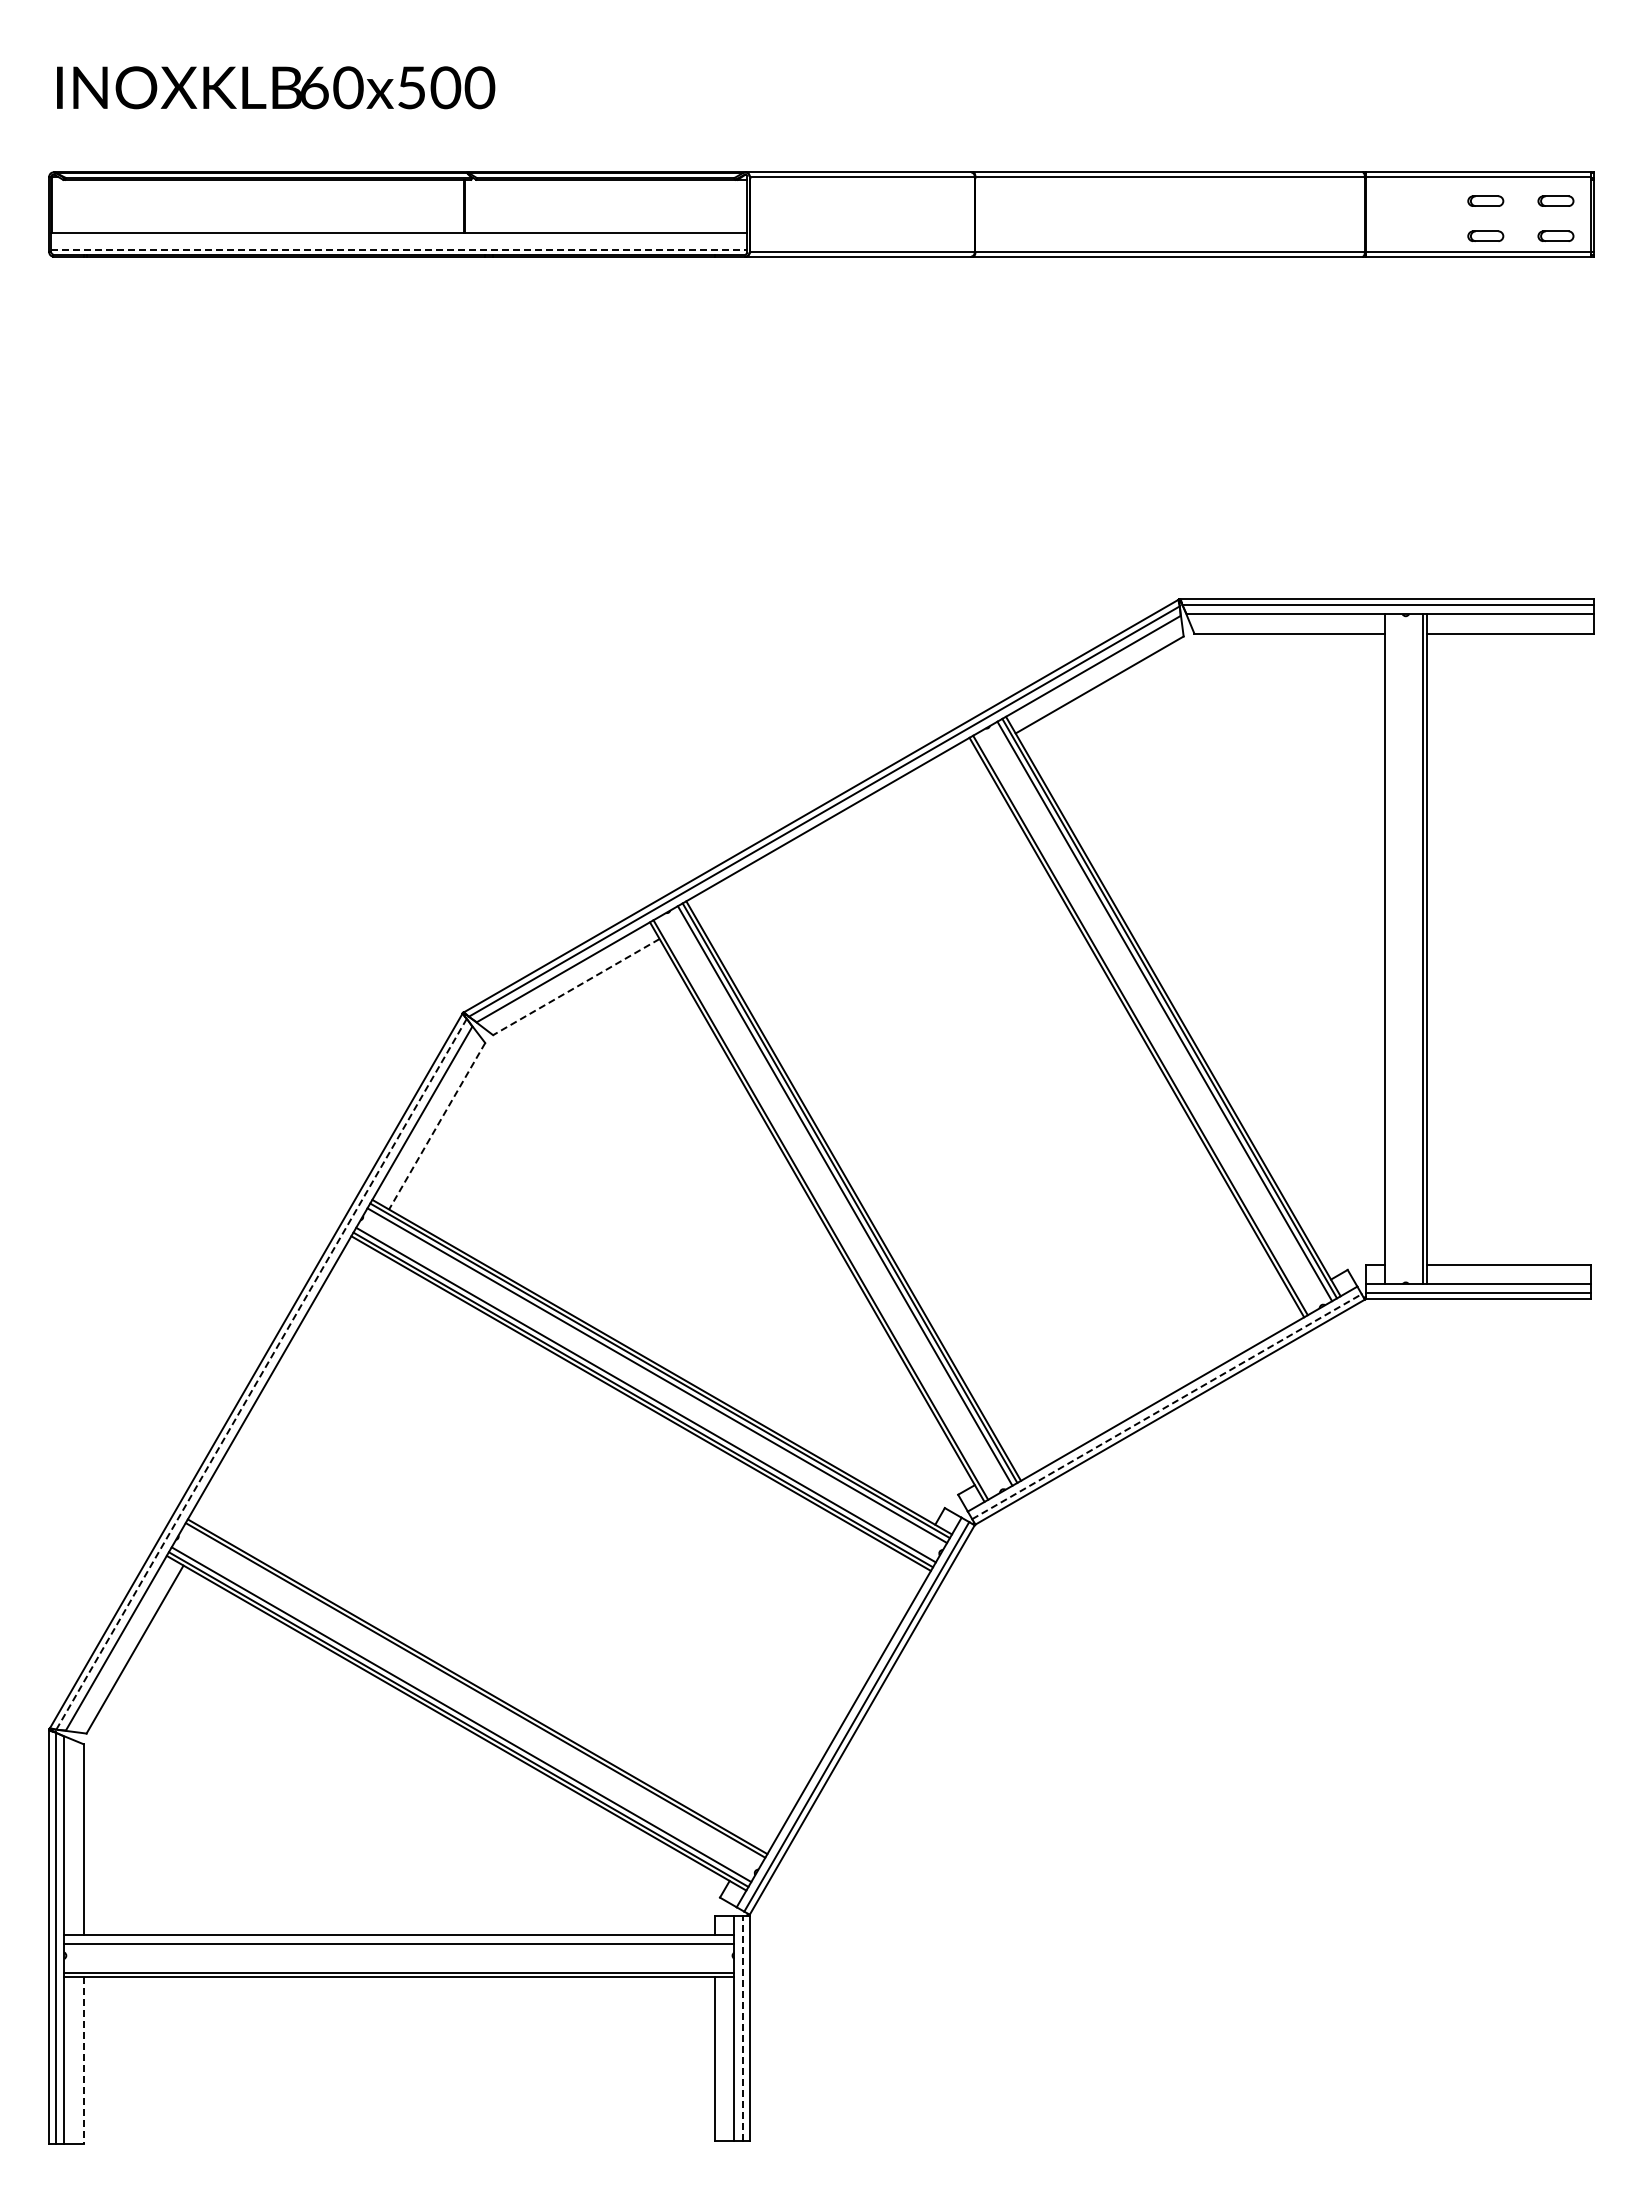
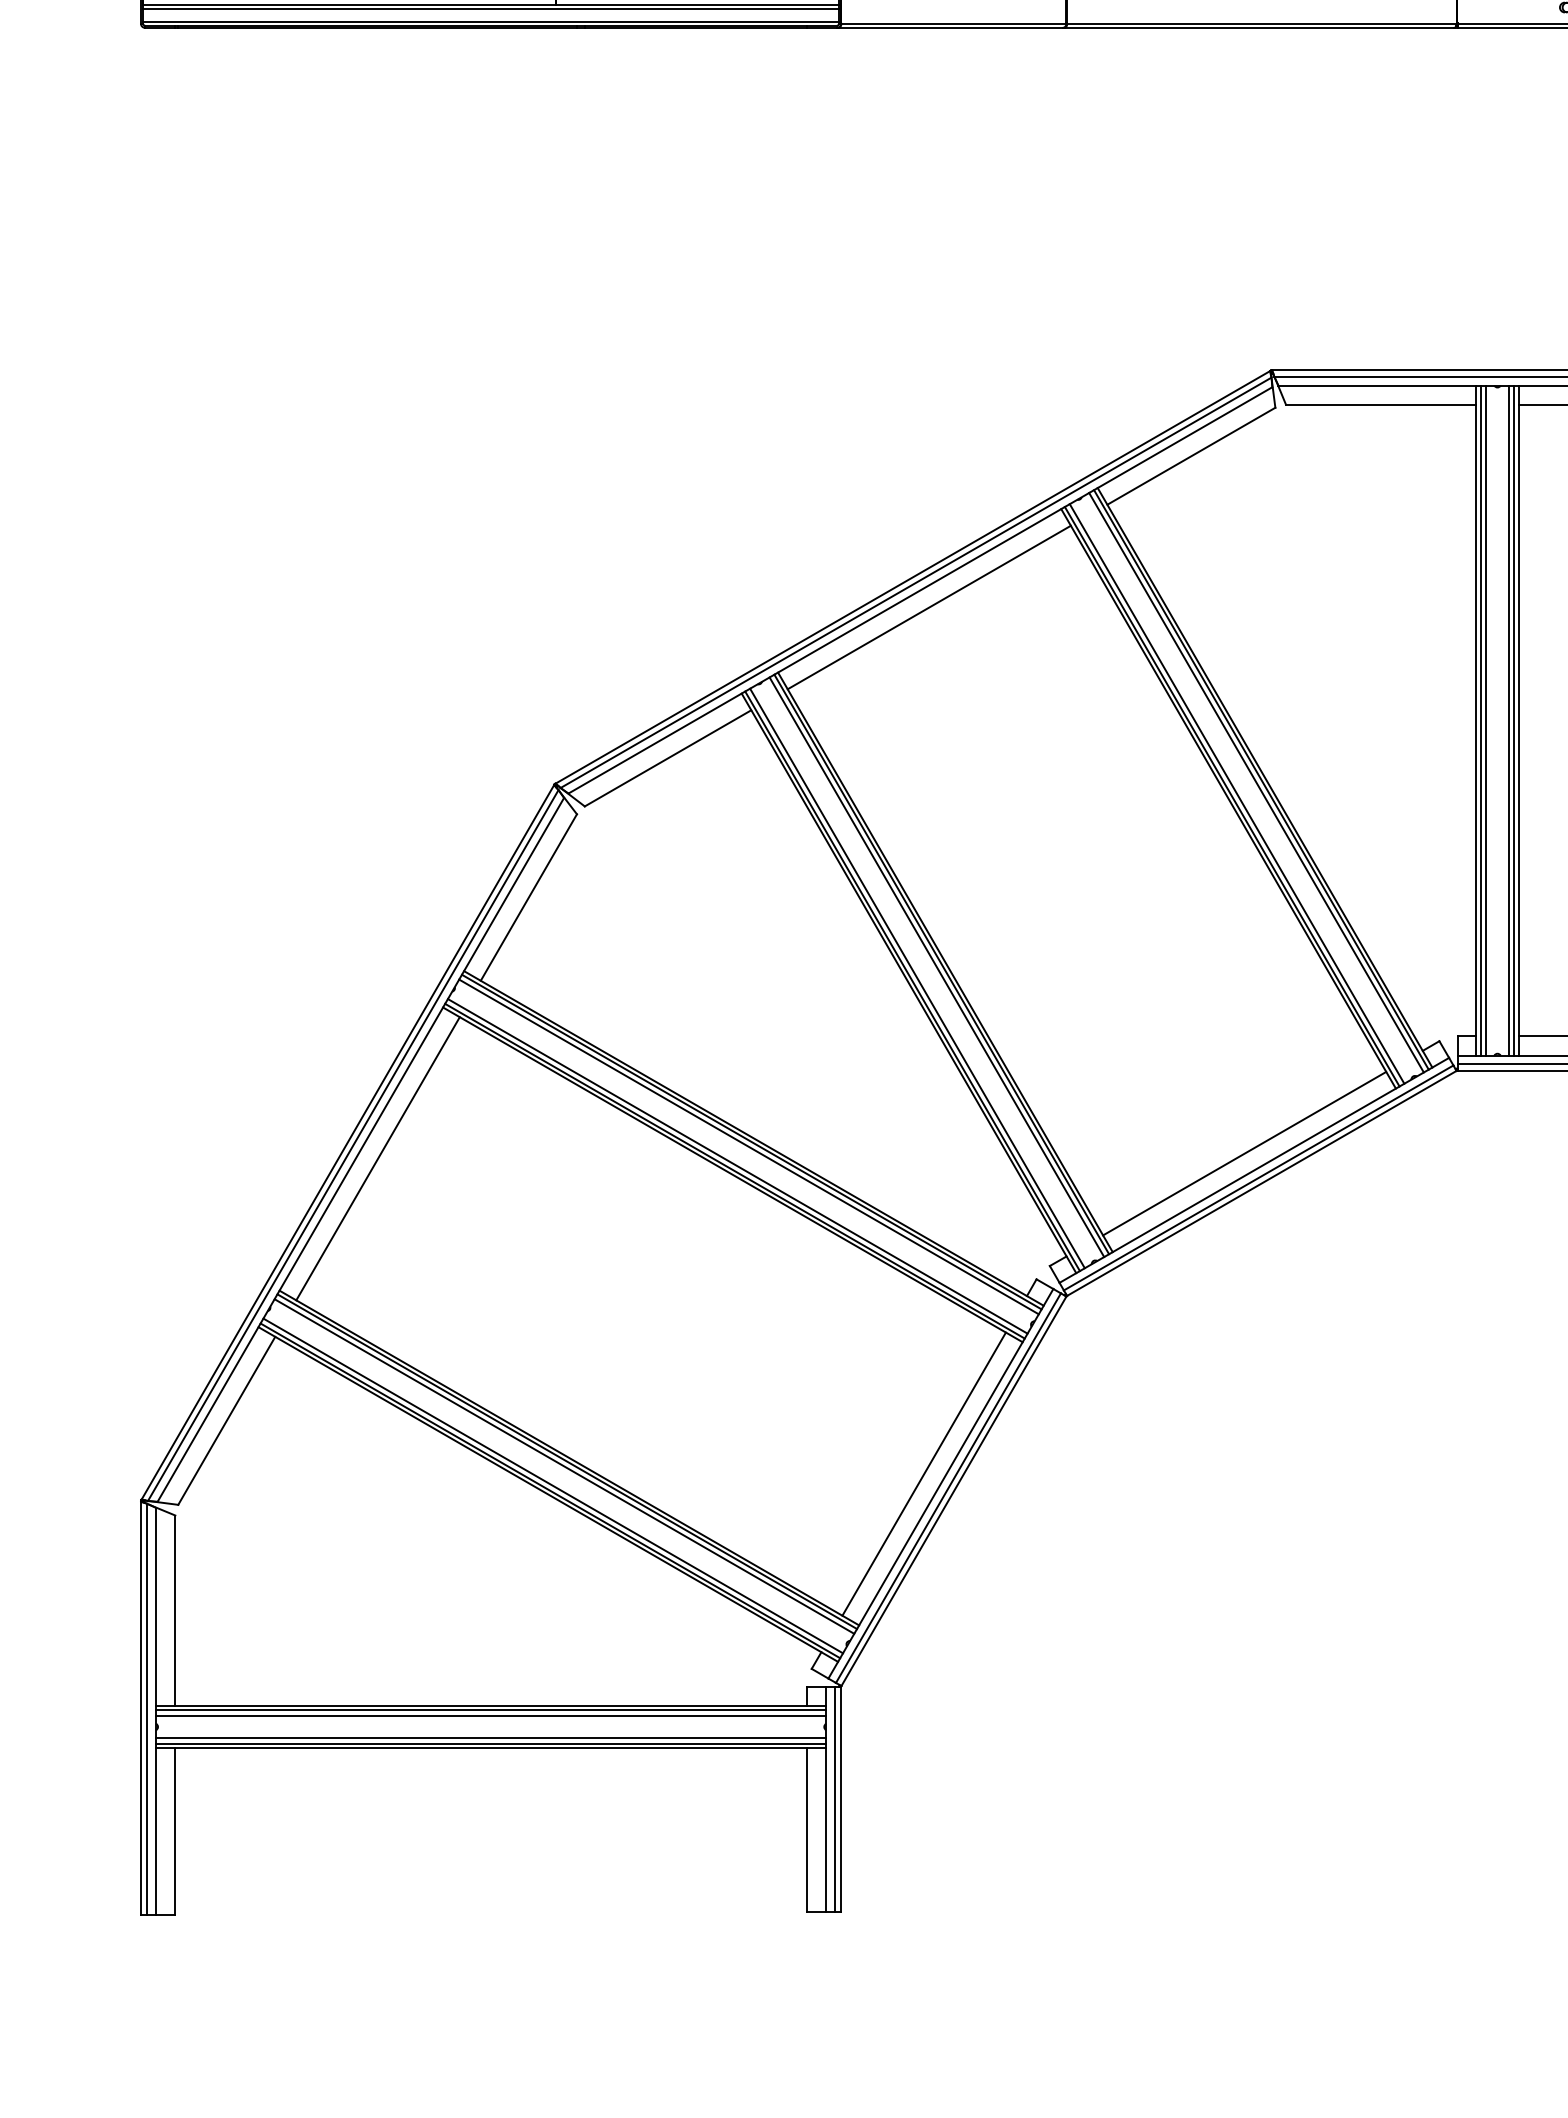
line: (399, 237) -> (491, 8), added
line: (399, 250) -> (491, 21), dashed -> solid
line: (837, 835) -> (929, 606), added
line: (1388, 949) -> (1480, 720), added
line: (1394, 949) -> (1486, 720), added
line: (1417, 949) -> (1509, 720), added
line: (575, 987) -> (667, 758), dashed -> solid
line: (1145, 1022) -> (1237, 793), added
line: (436, 1126) -> (528, 897), dashed -> solid
line: (825, 1206) -> (917, 977), added
line: (261, 1374) -> (353, 1145), dashed -> solid
line: (1152, 1382) -> (1244, 1153), added
line: (286, 1387) -> (378, 1158), added
line: (1166, 1406) -> (1258, 1177), dashed -> solid
line: (472, 1695) -> (564, 1466), added
line: (832, 1702) -> (924, 1473), added
line: (399, 1938) -> (491, 1709), added
line: (399, 1966) -> (491, 1737), added
line: (743, 2028) -> (835, 1799), dashed -> solid
line: (83, 2060) -> (175, 1831), dashed -> solid

